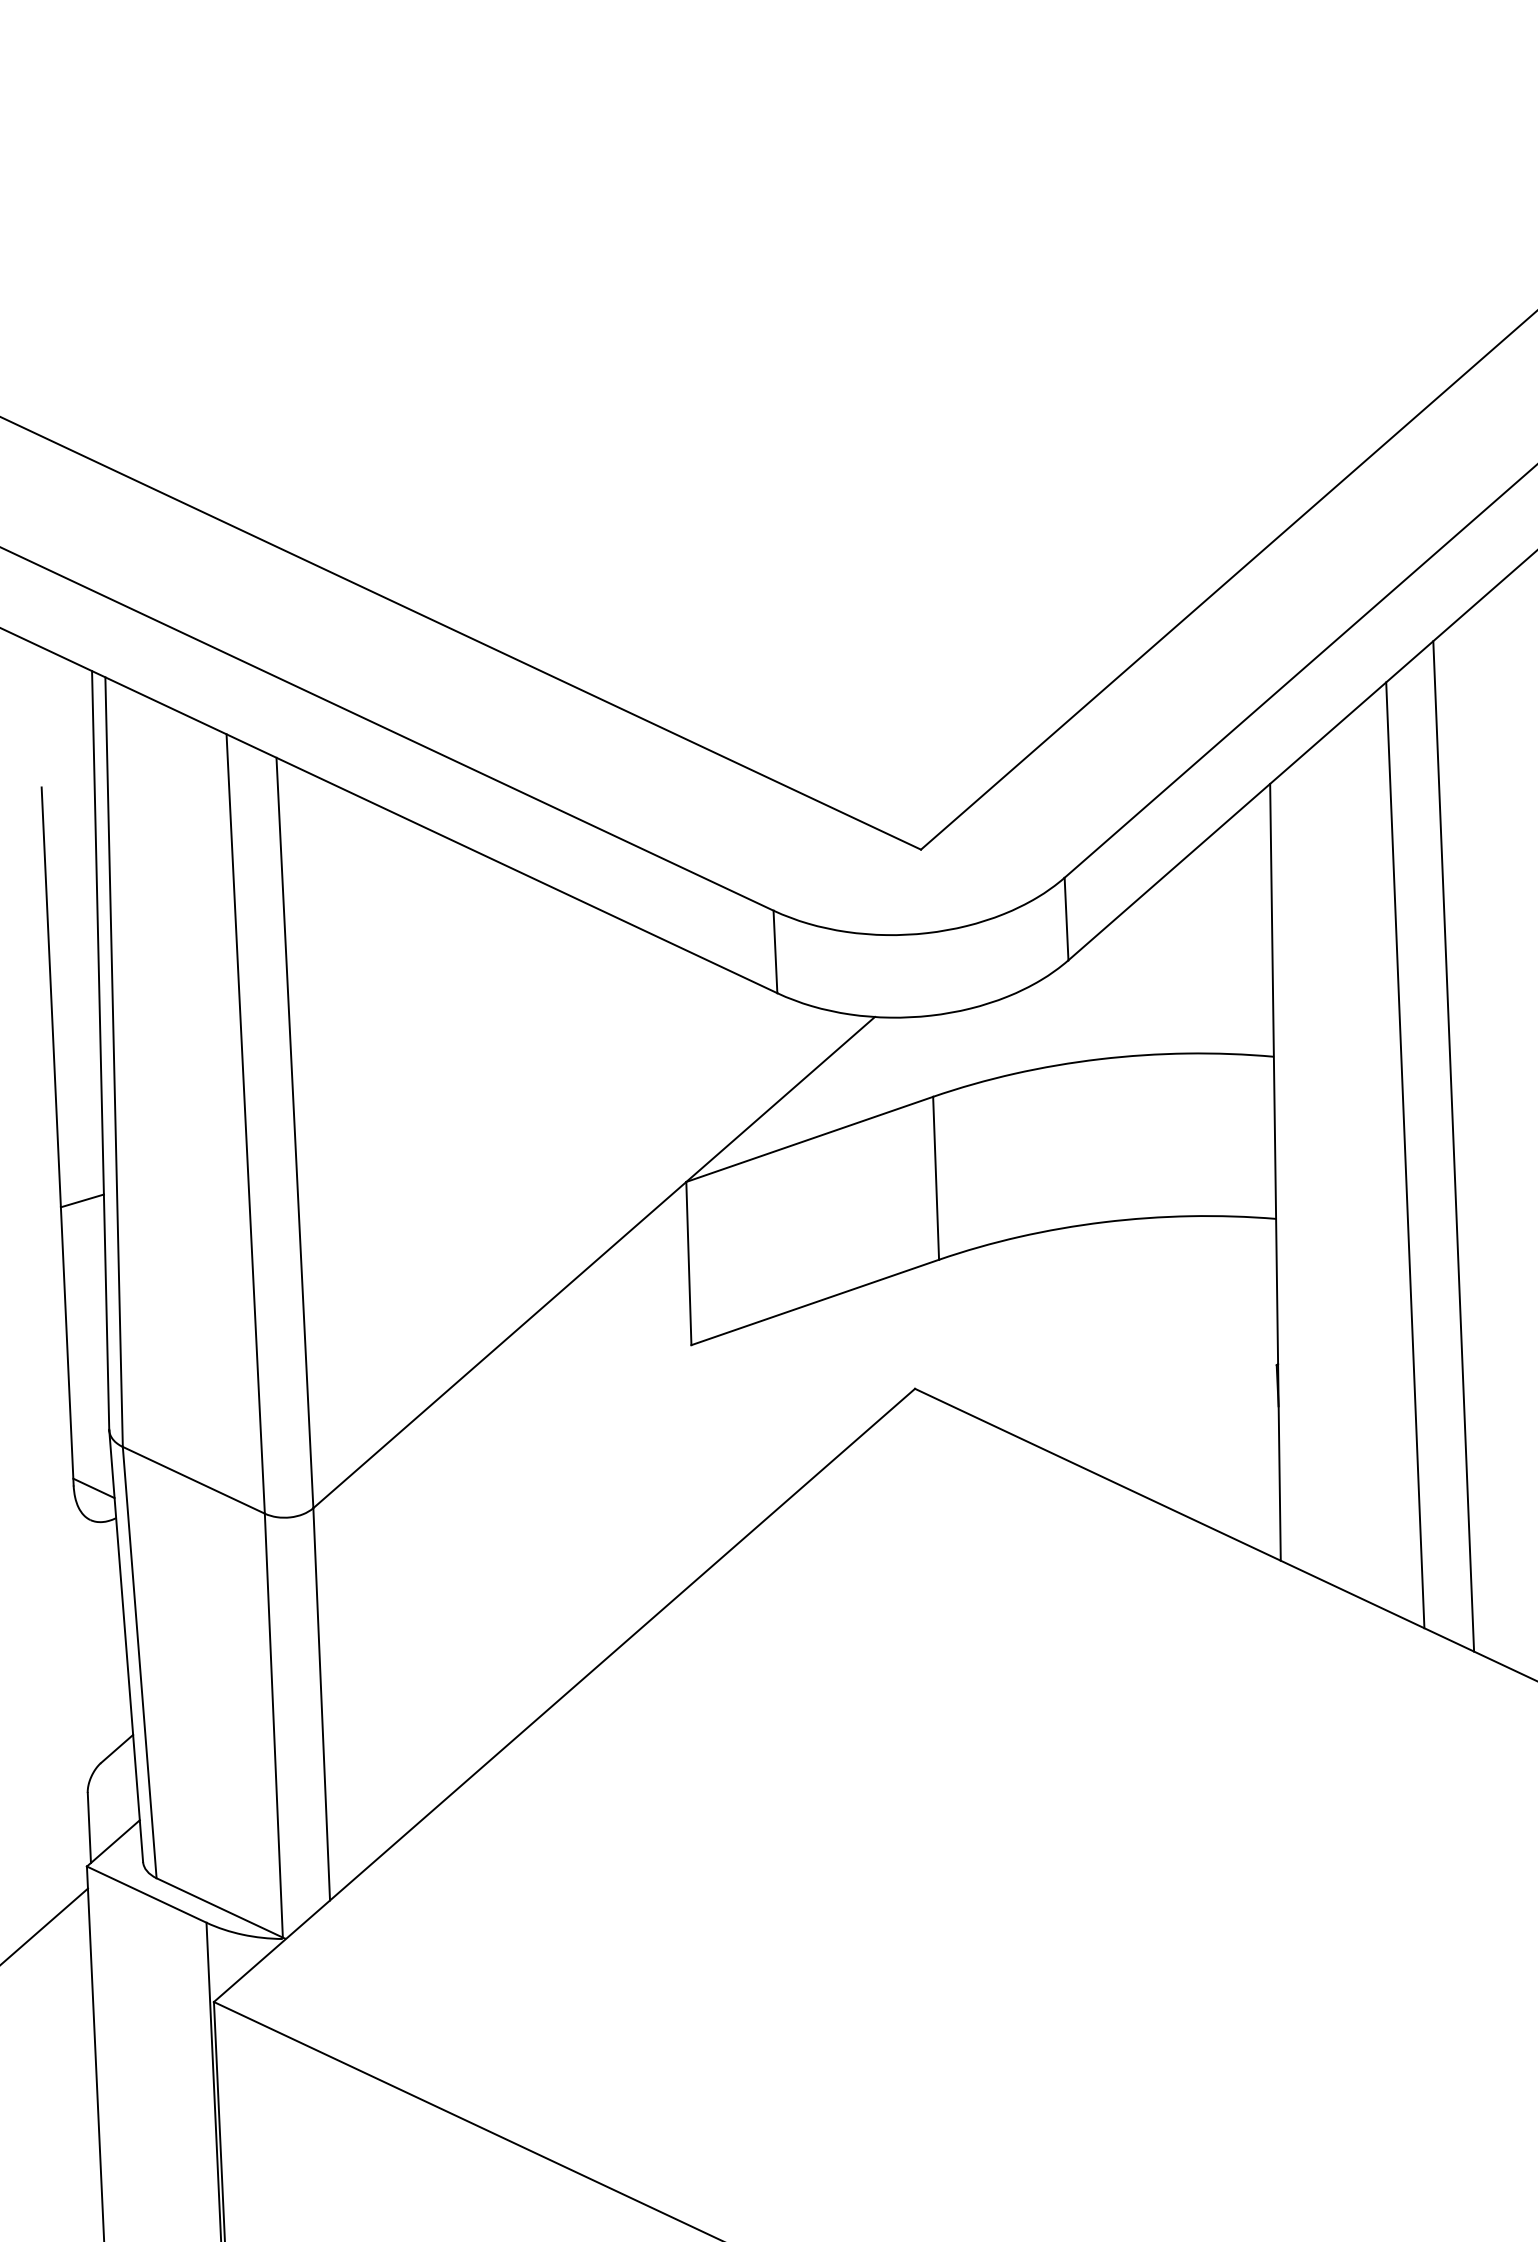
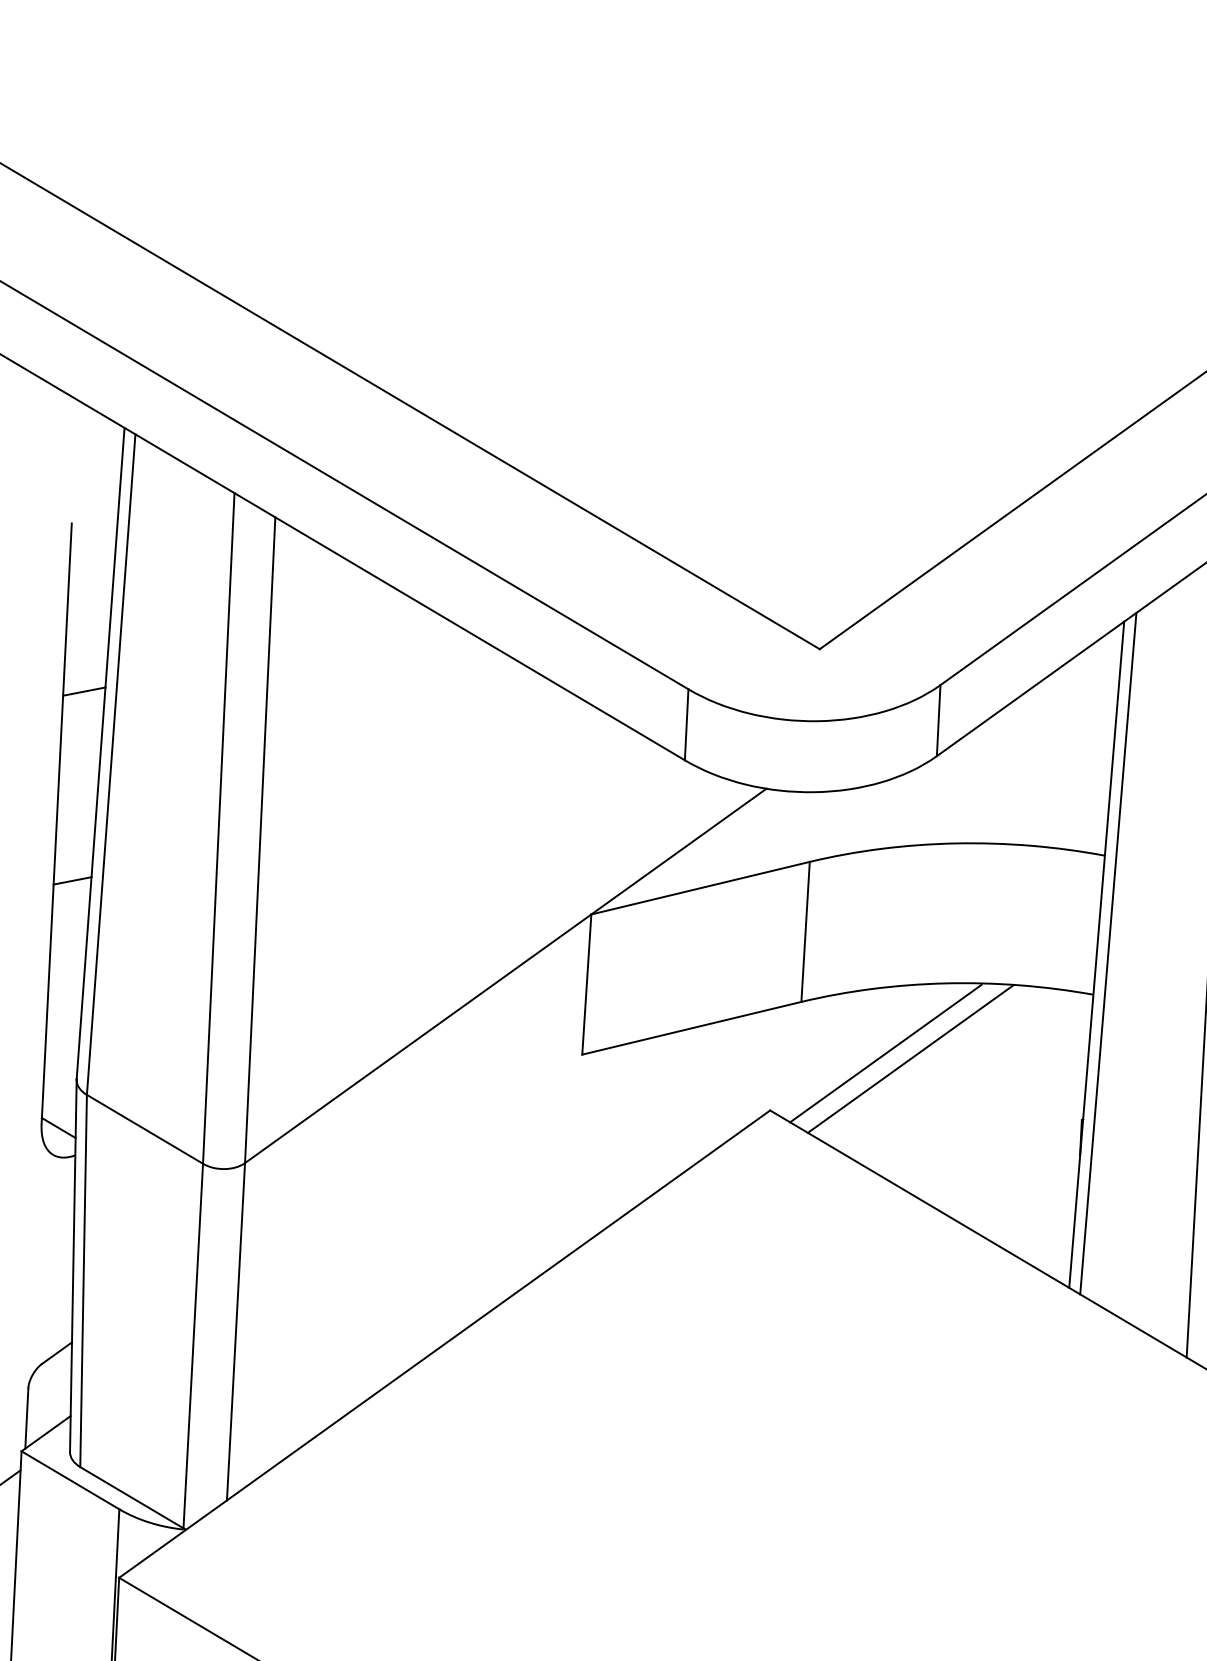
line: (74, 980) -> (83, 691), added
line: (1288, 1169) -> (1108, 953), added
line: (1042, 1309) -> (885, 1053), added
line: (1071, 1313) -> (910, 1058), added

